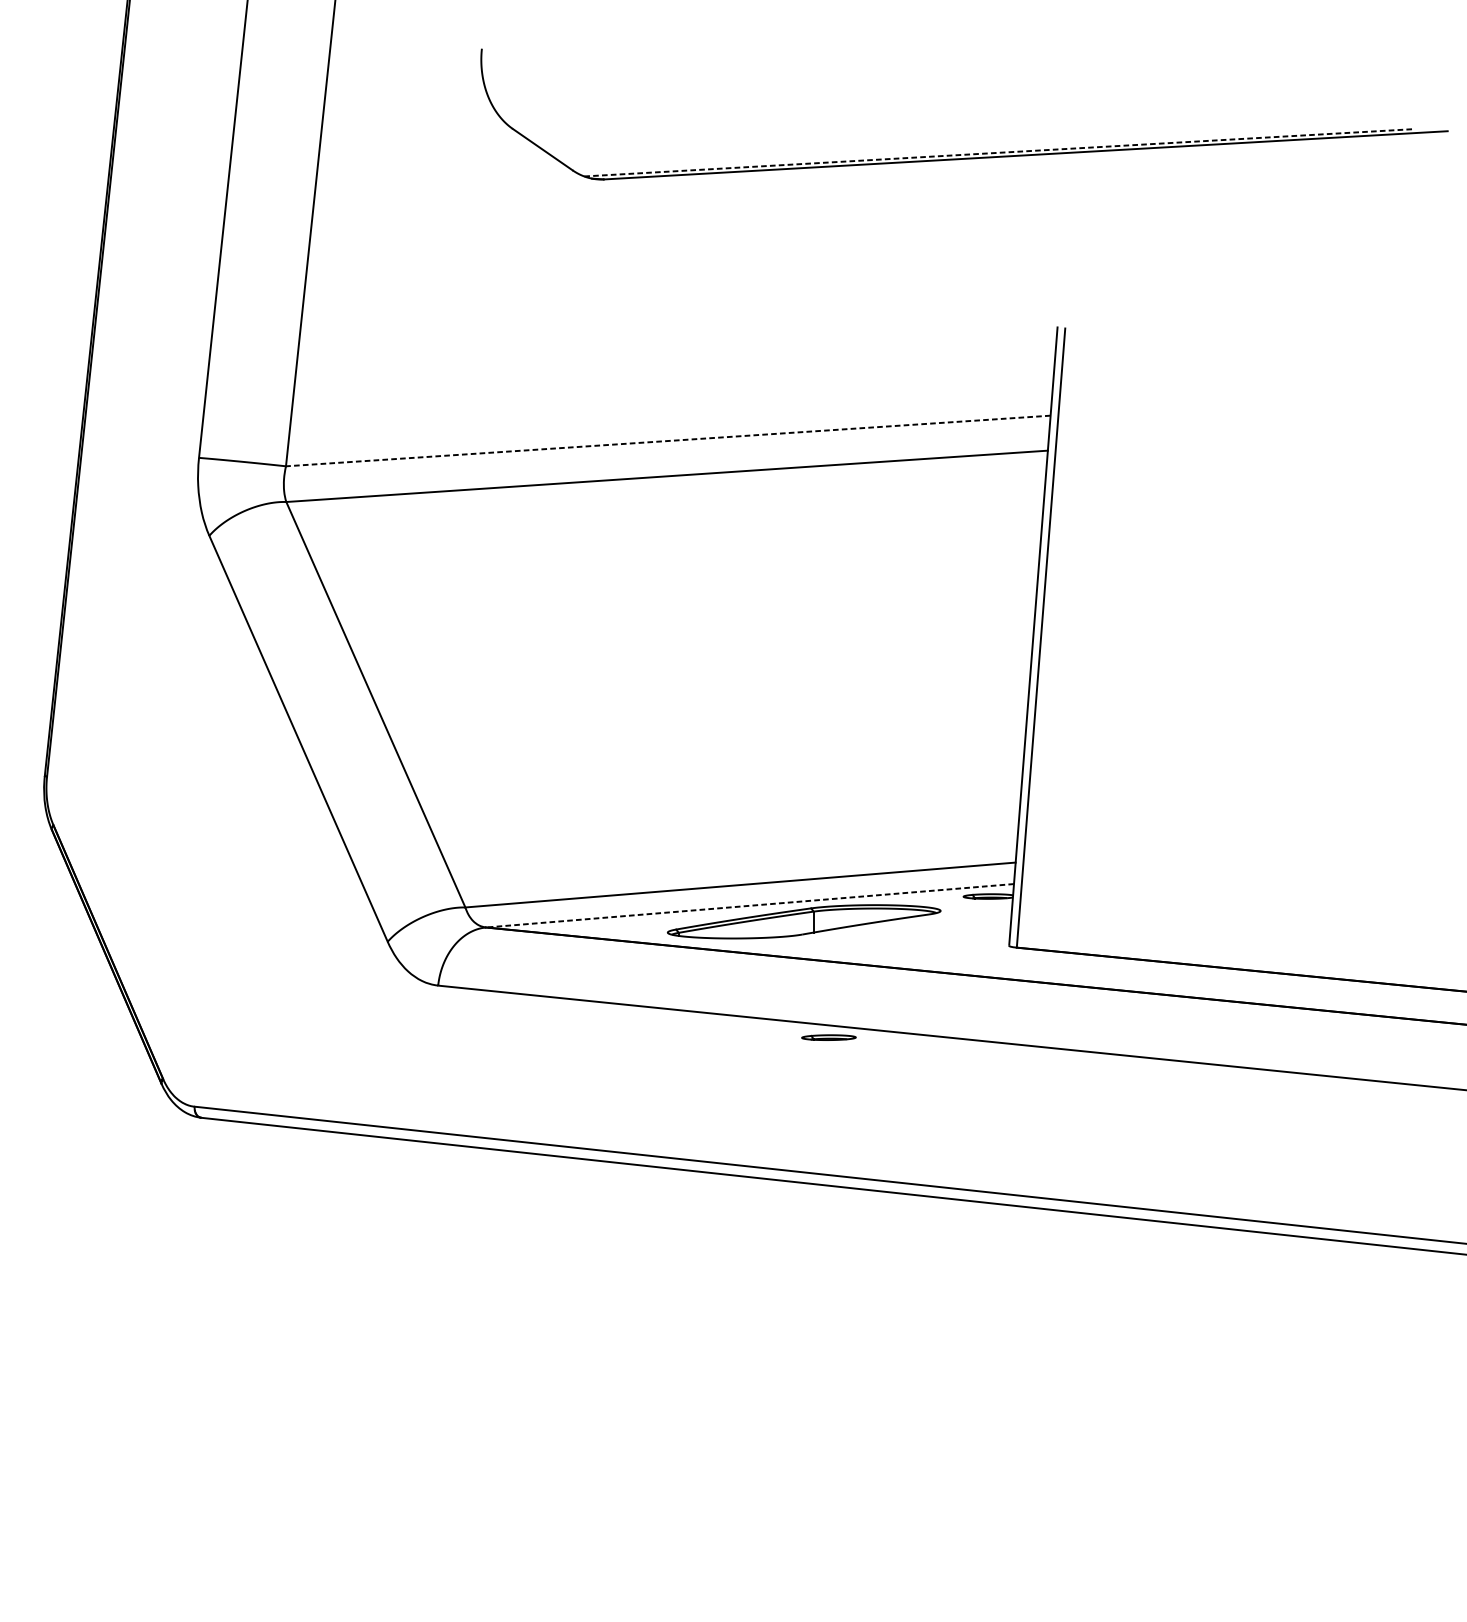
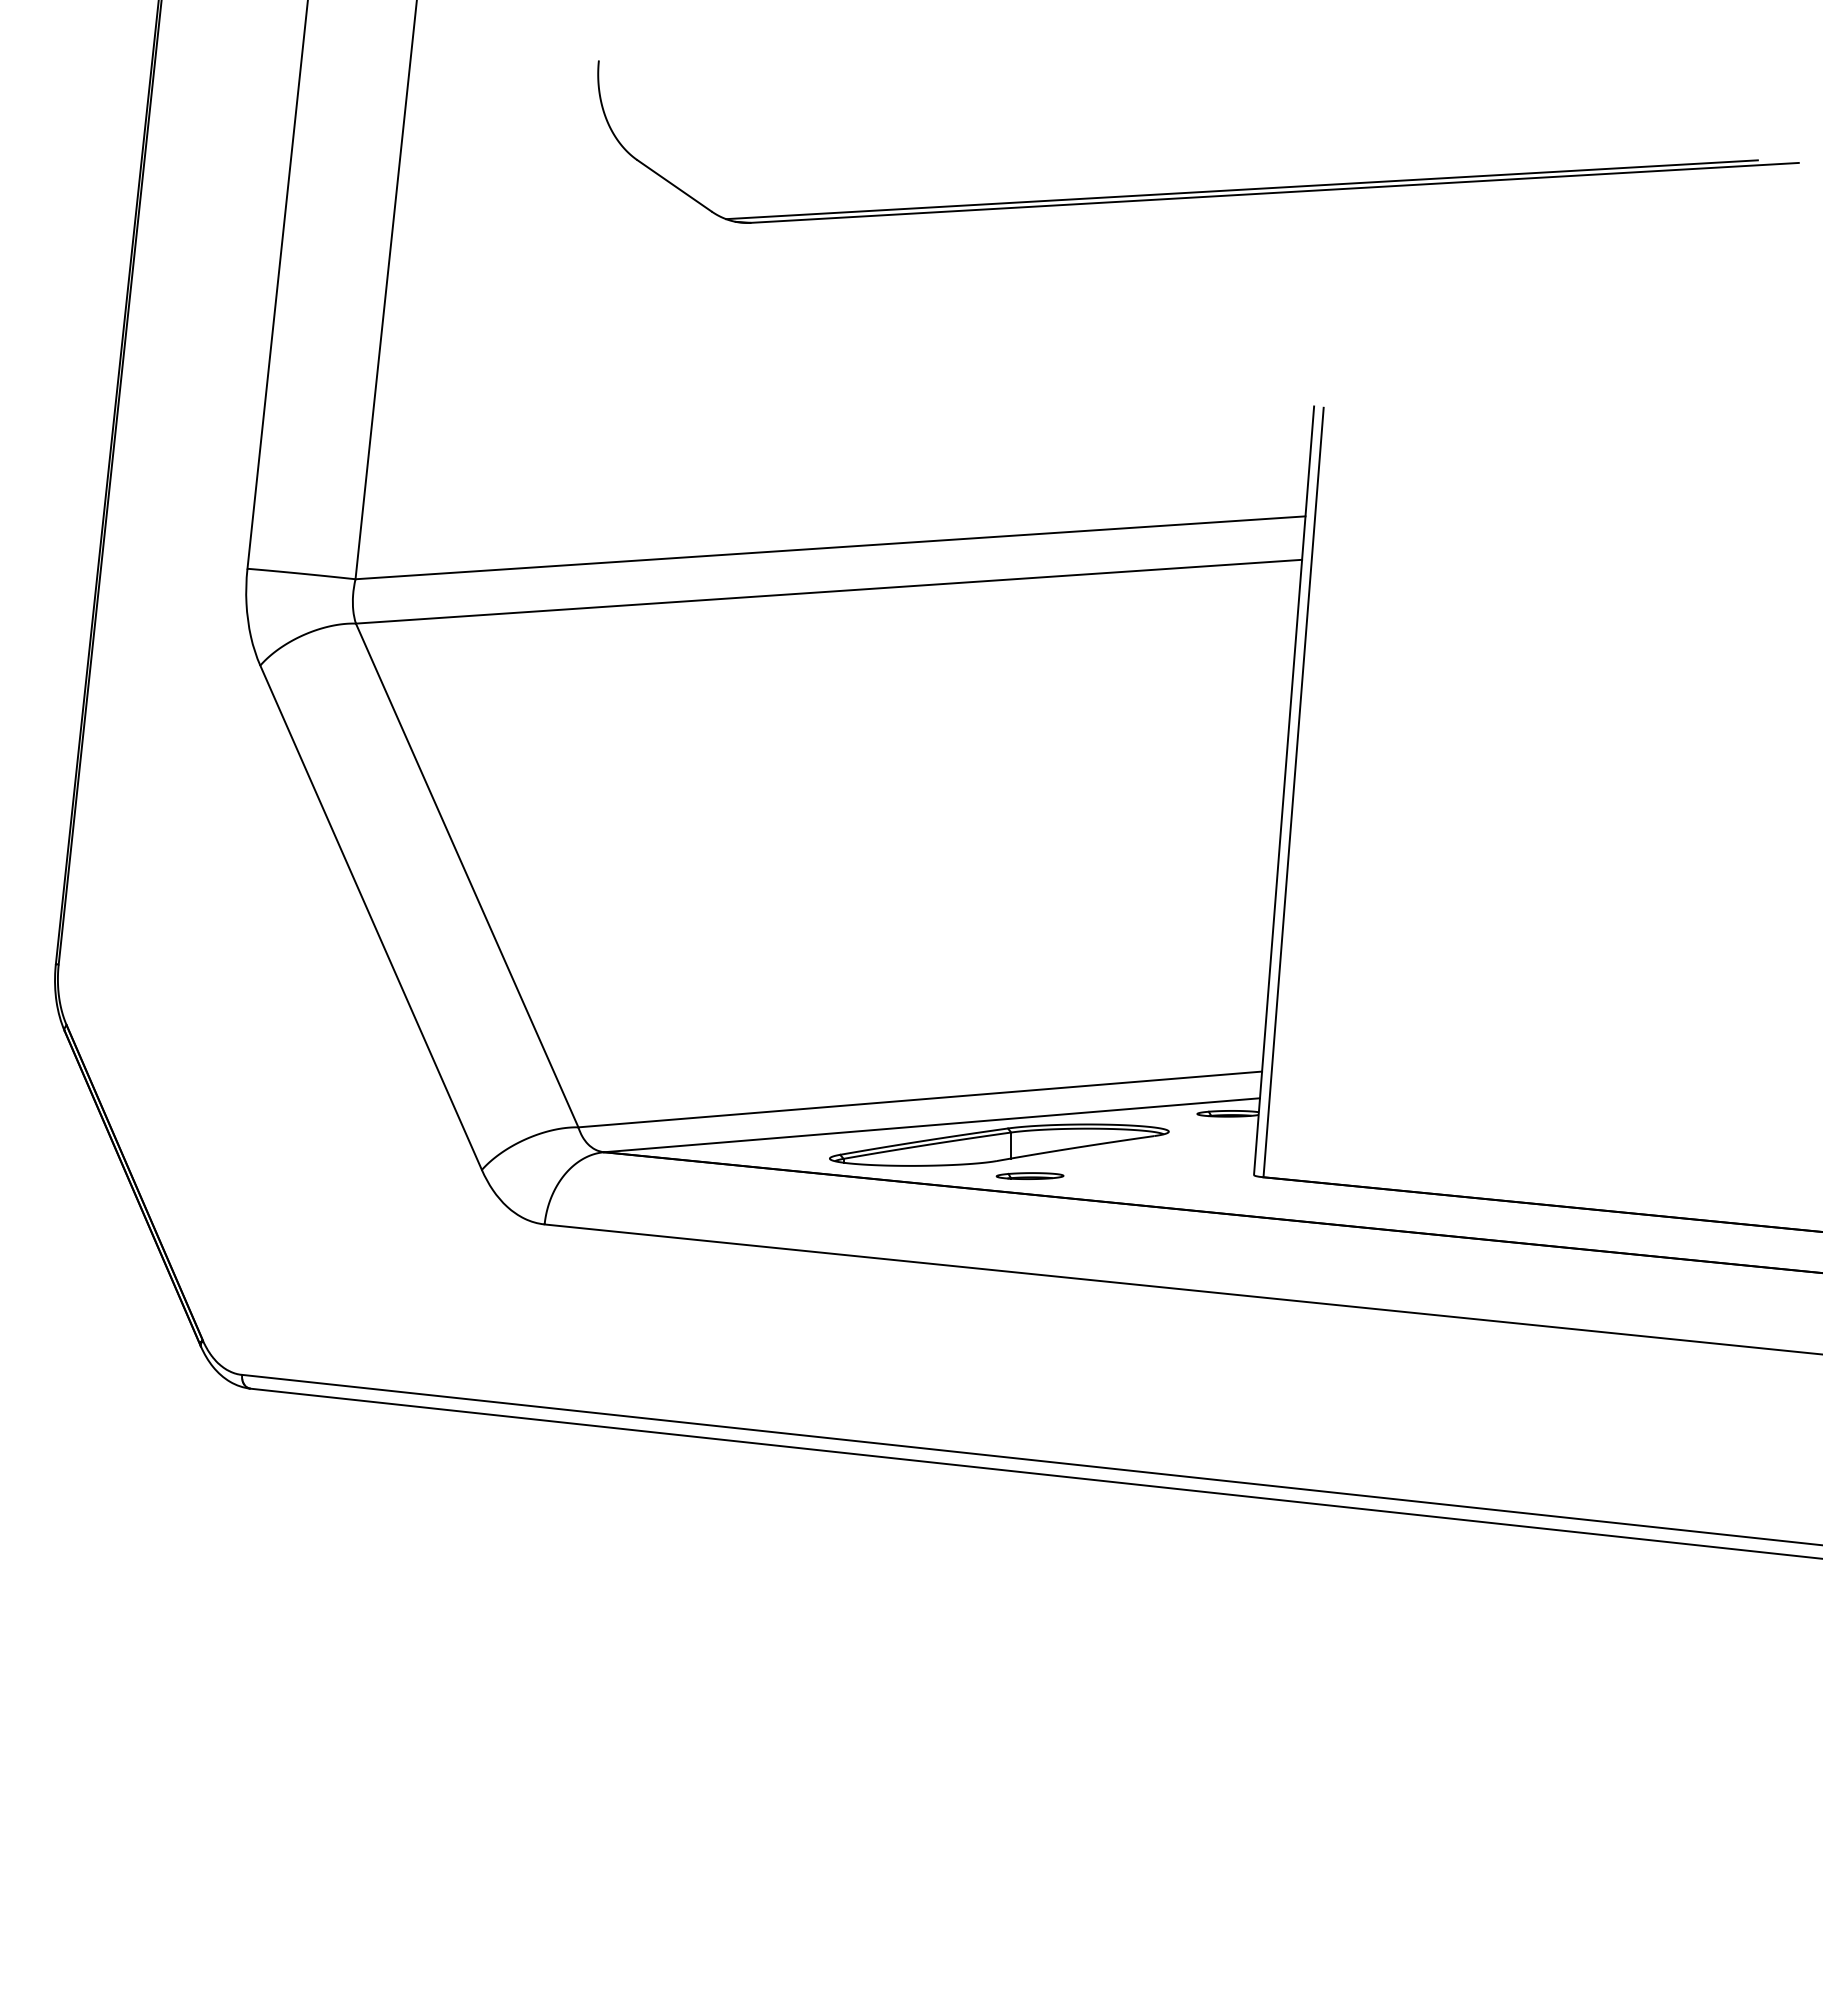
line: (999, 152) -> (1242, 189), dashed -> solid
line: (668, 440) -> (830, 547), dashed -> solid
line: (750, 905) -> (932, 1125), dashed -> solid
part: (828, 1037) -> (1029, 1175), moved

